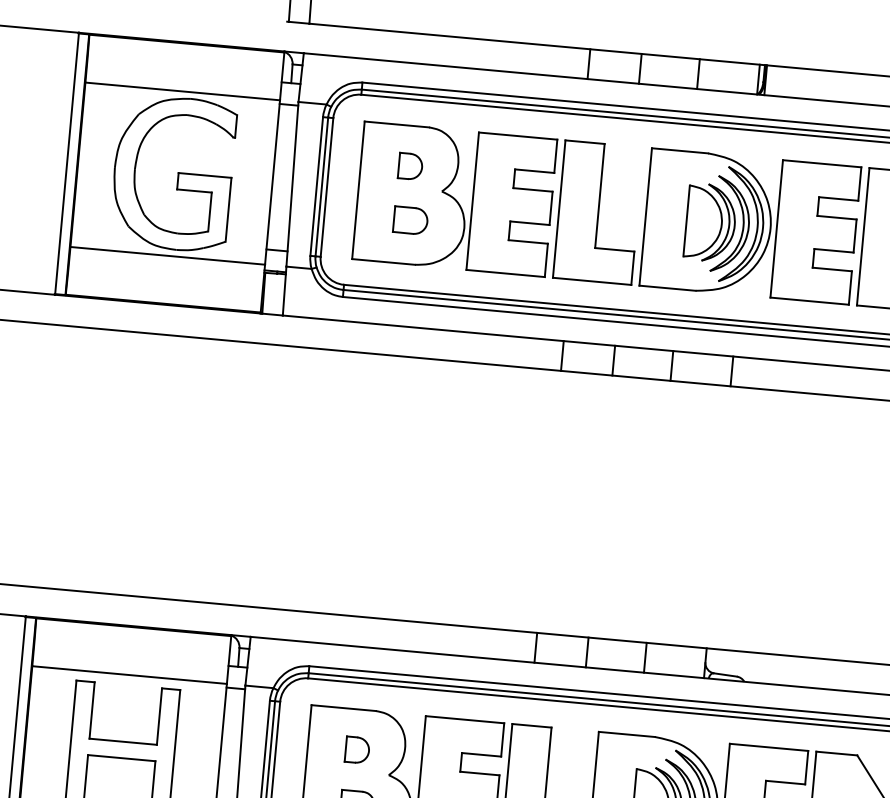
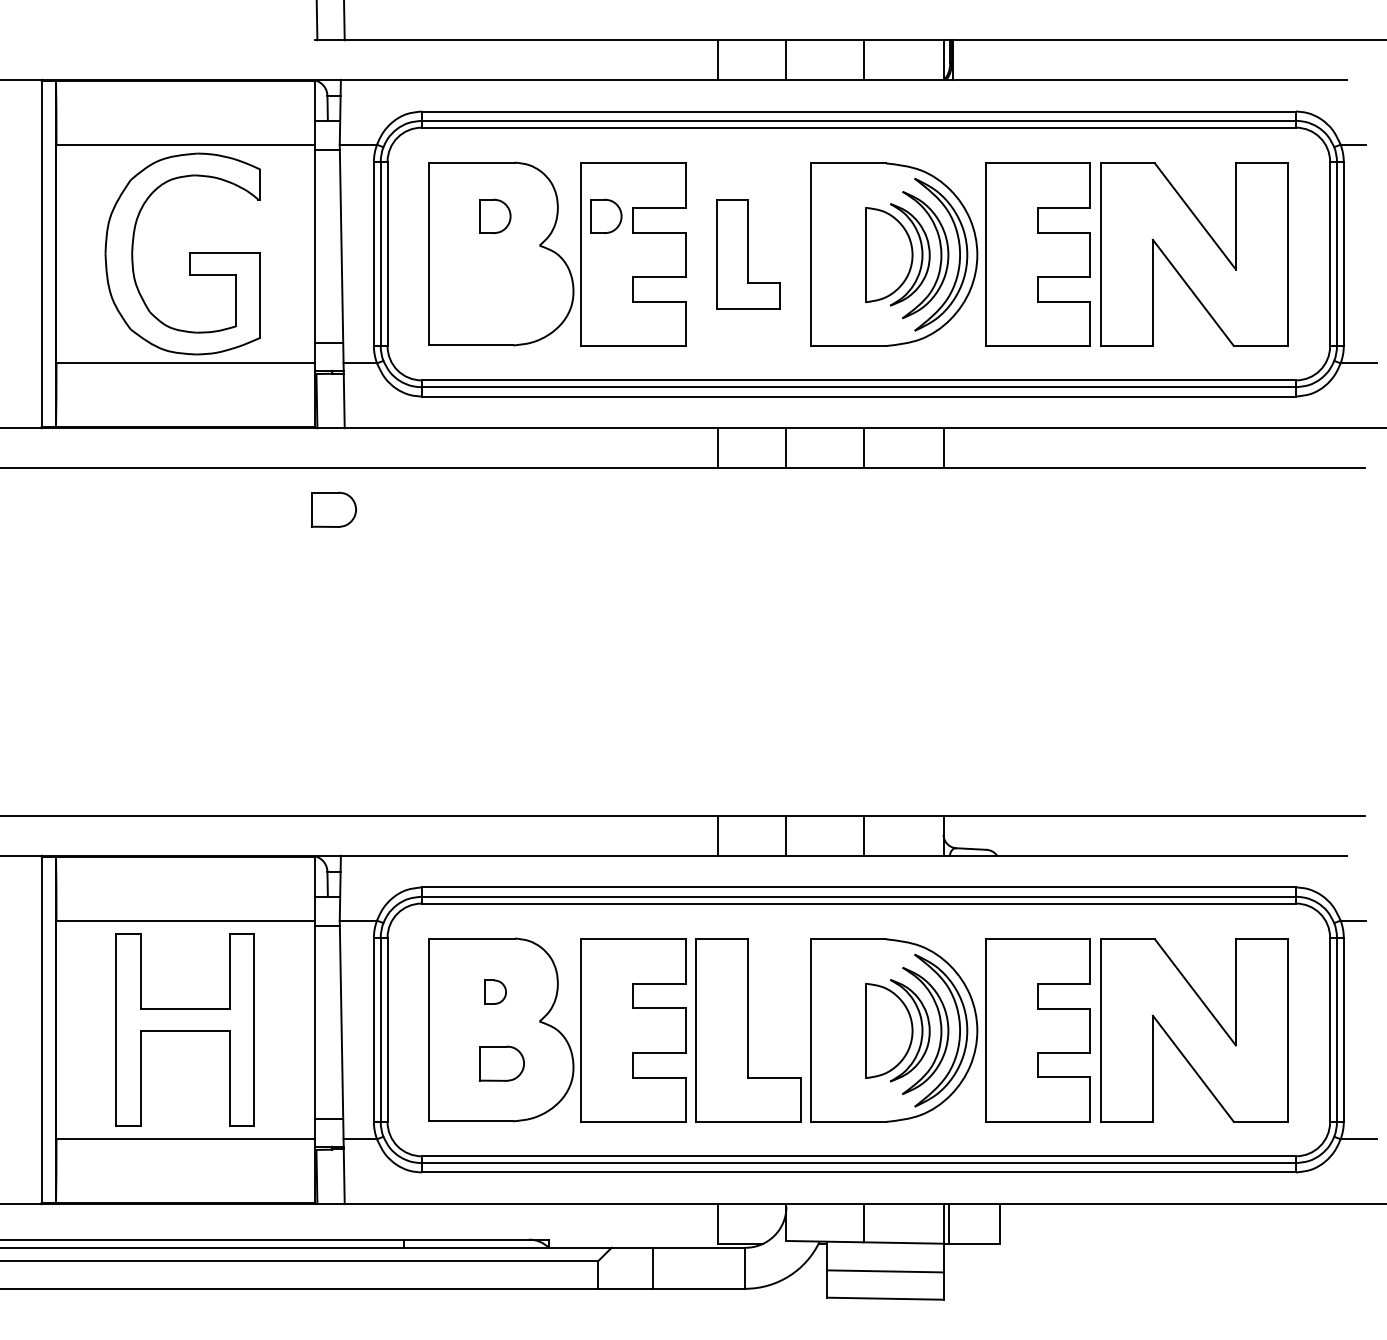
part: (494, 174) -> (606, 216), added
part: (598, 212) -> (748, 254), size x0.6
part: (410, 220) -> (333, 509), moved
part: (357, 749) -> (495, 991), size x0.7

